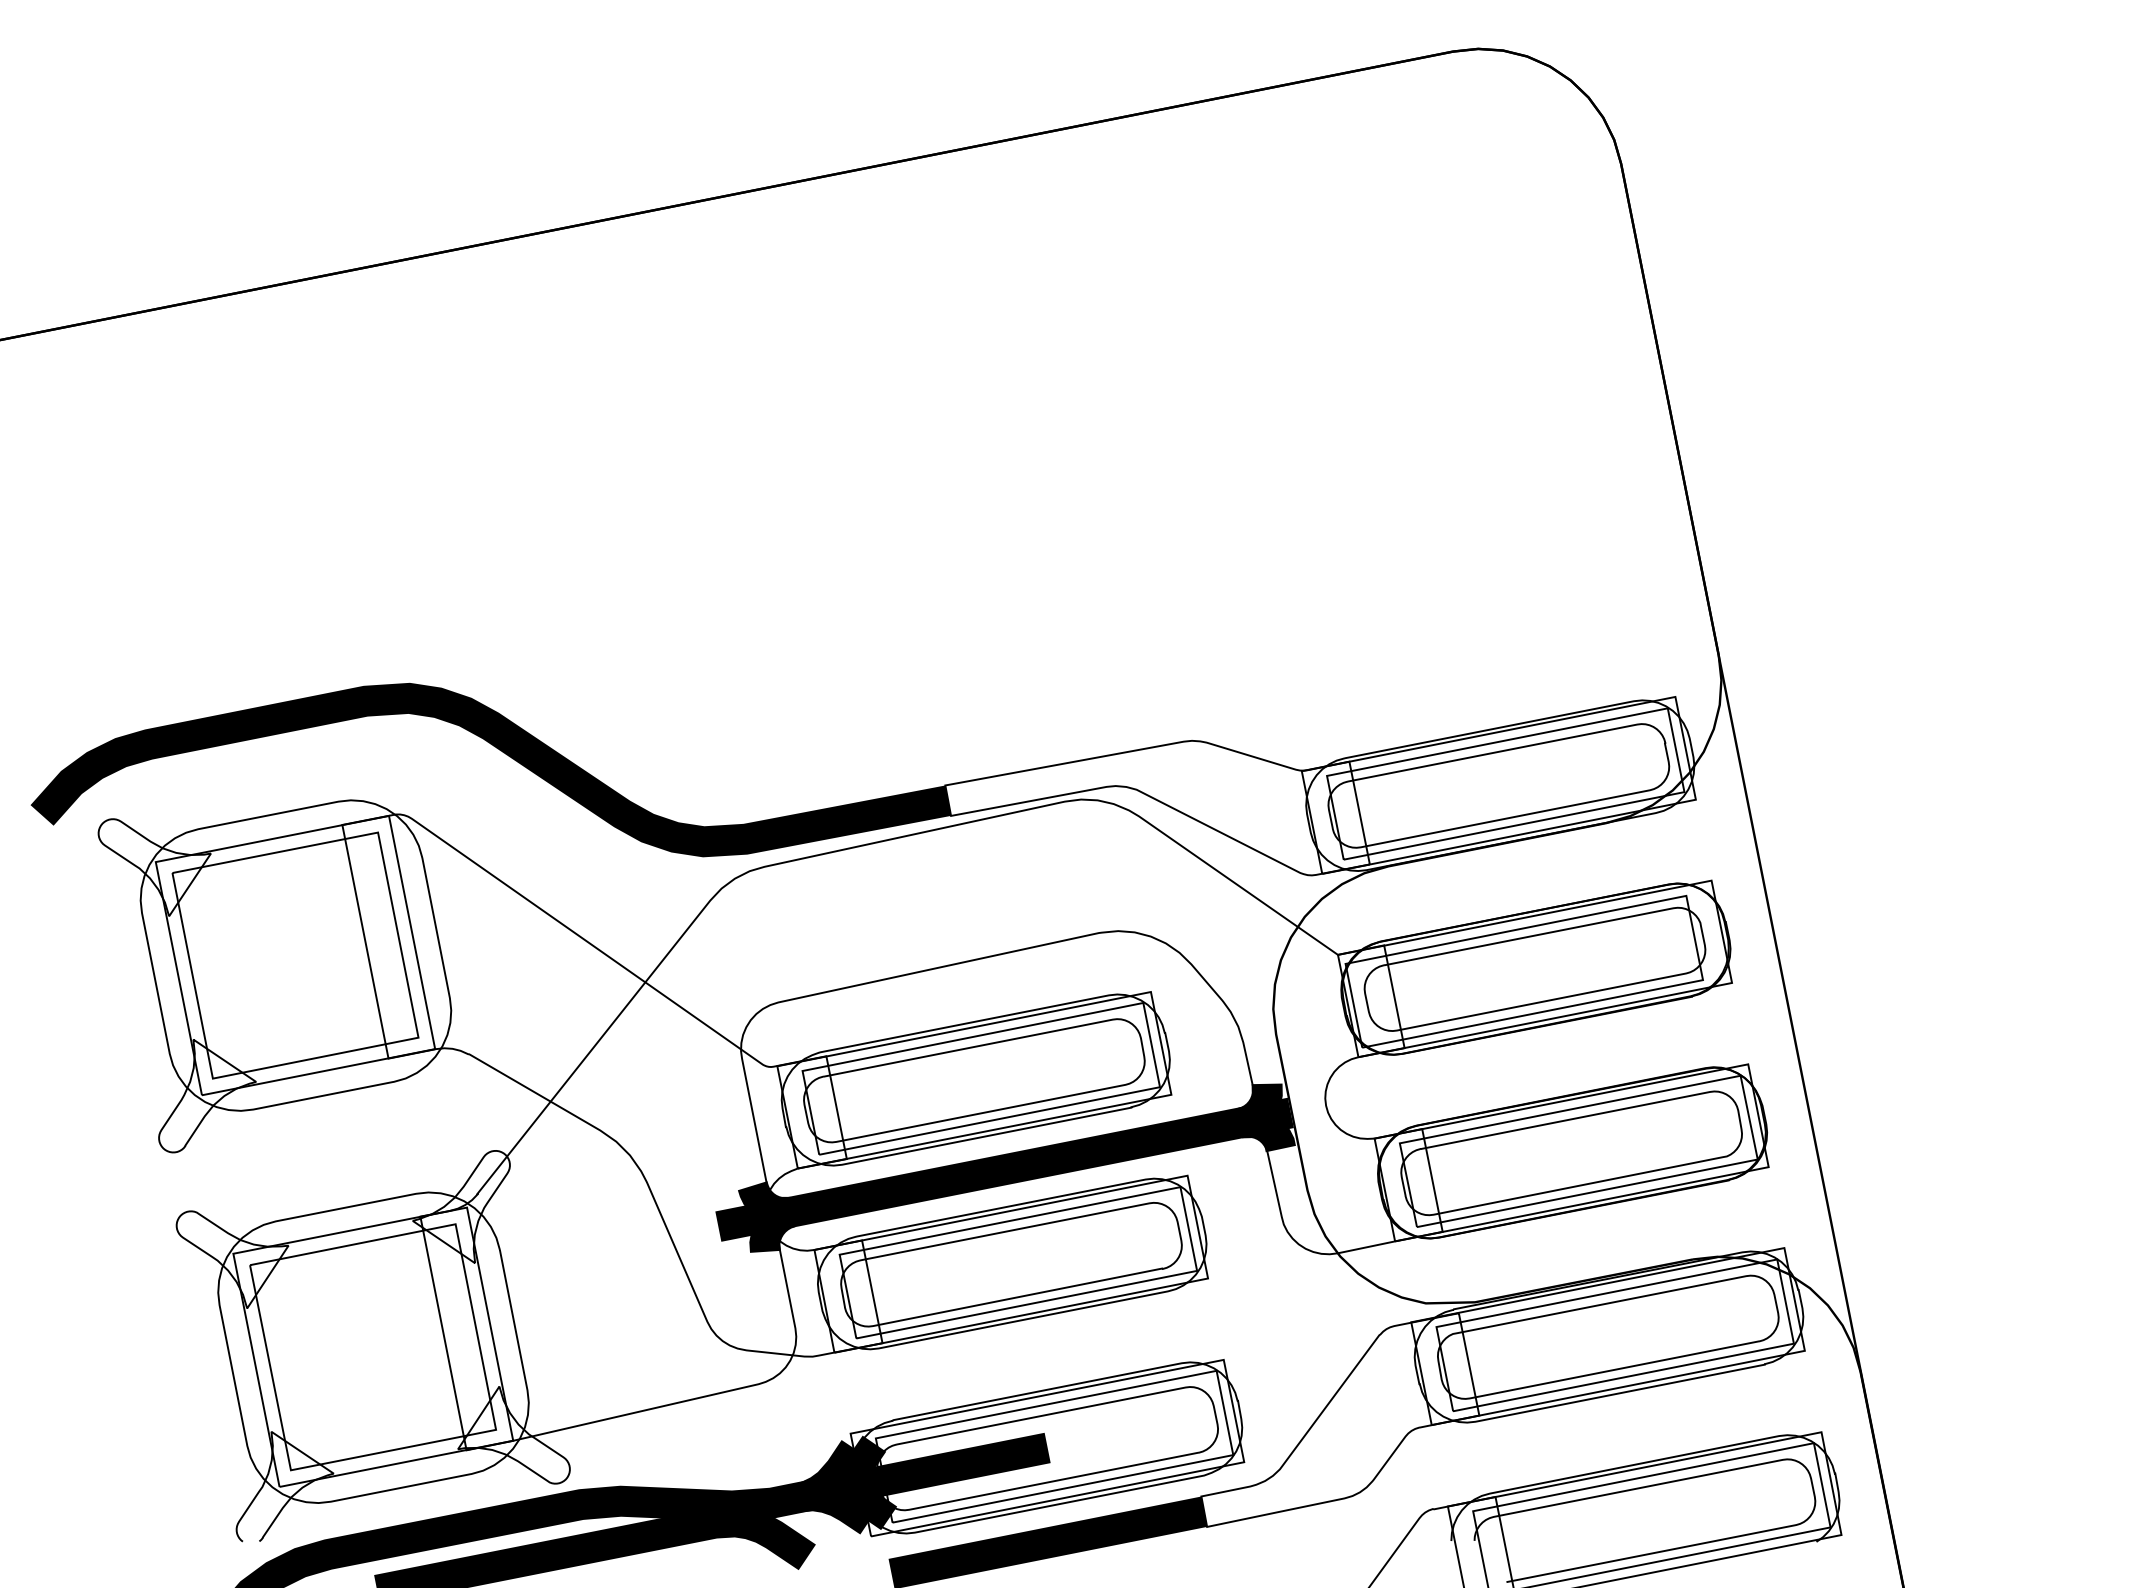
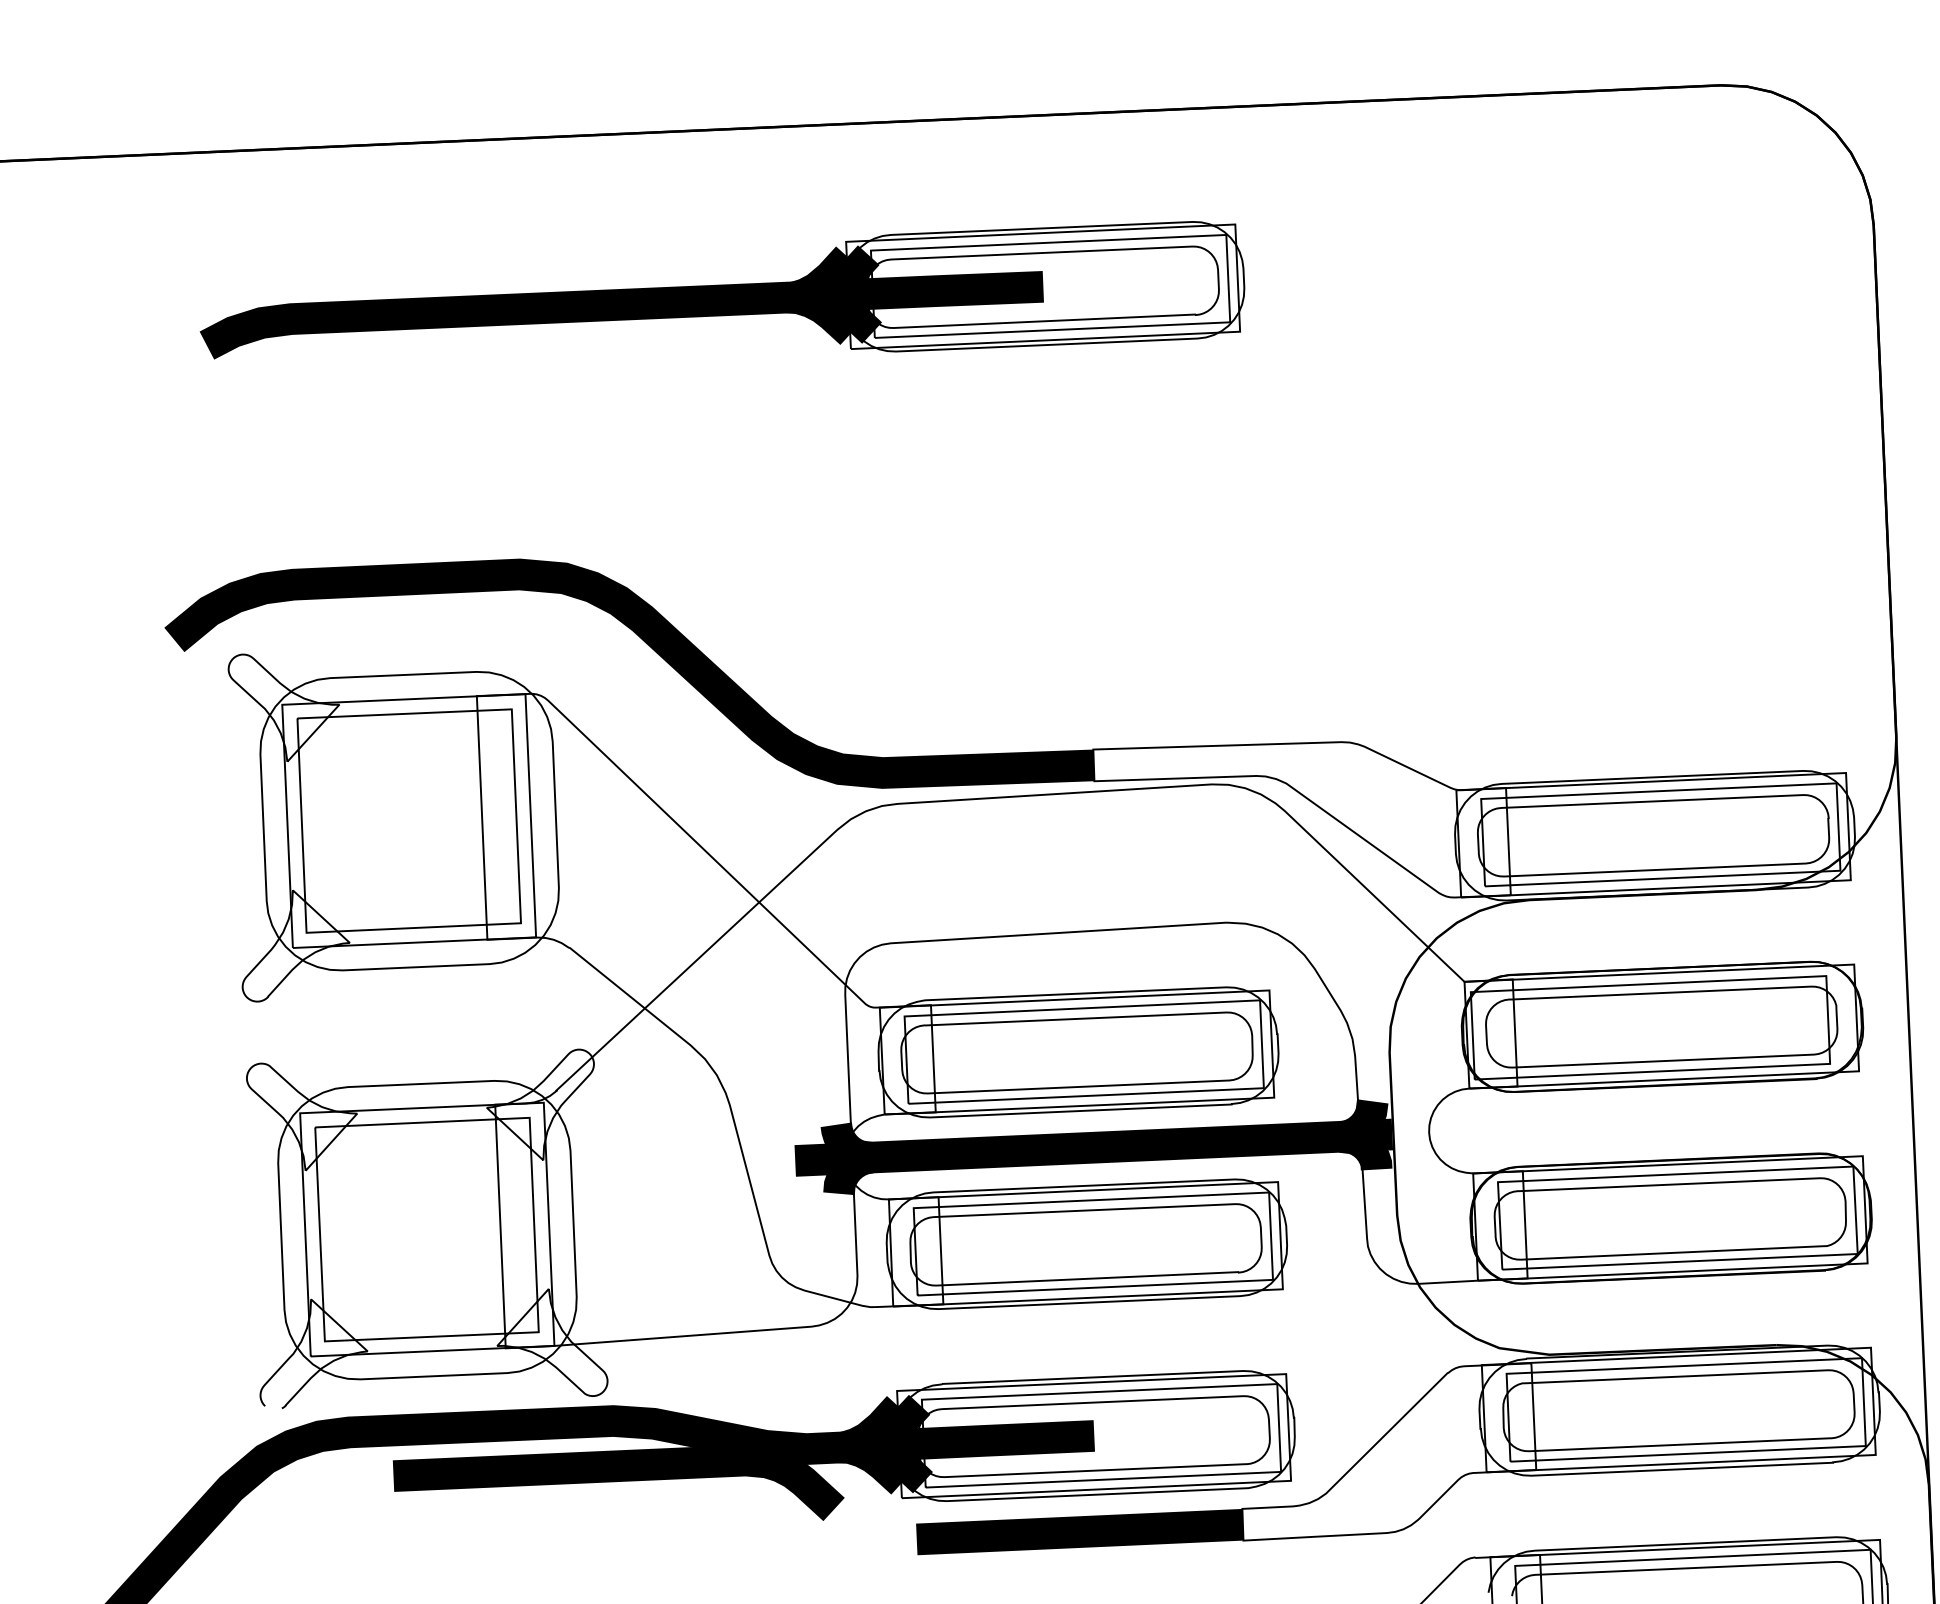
part: (523, 397) -> (726, 291), added

